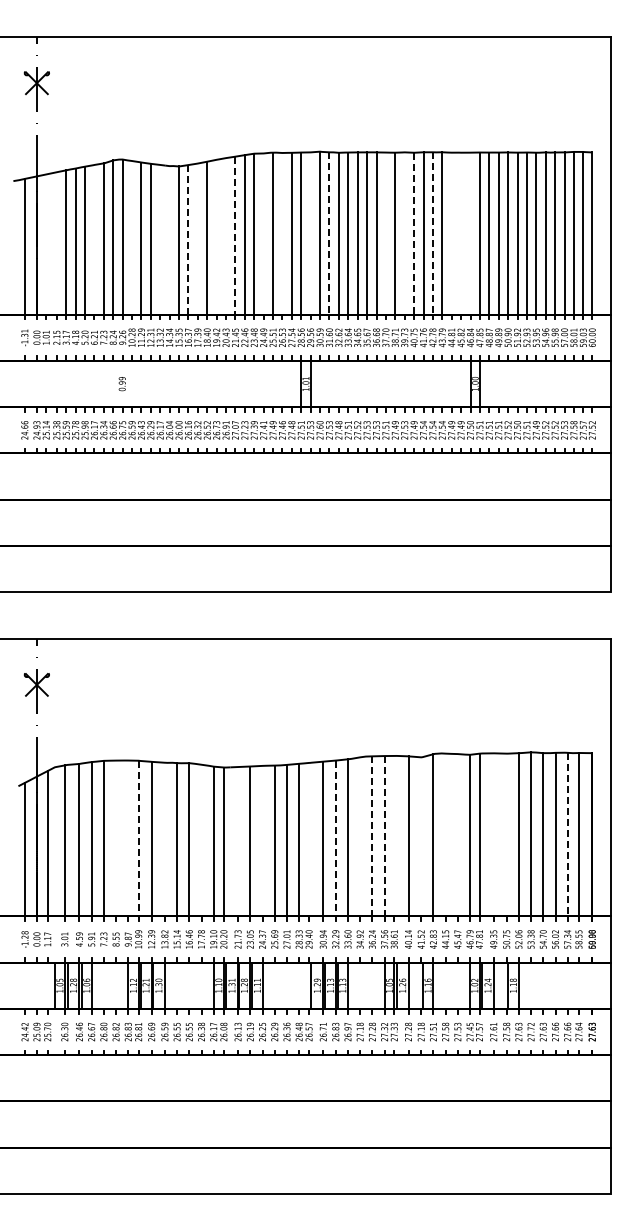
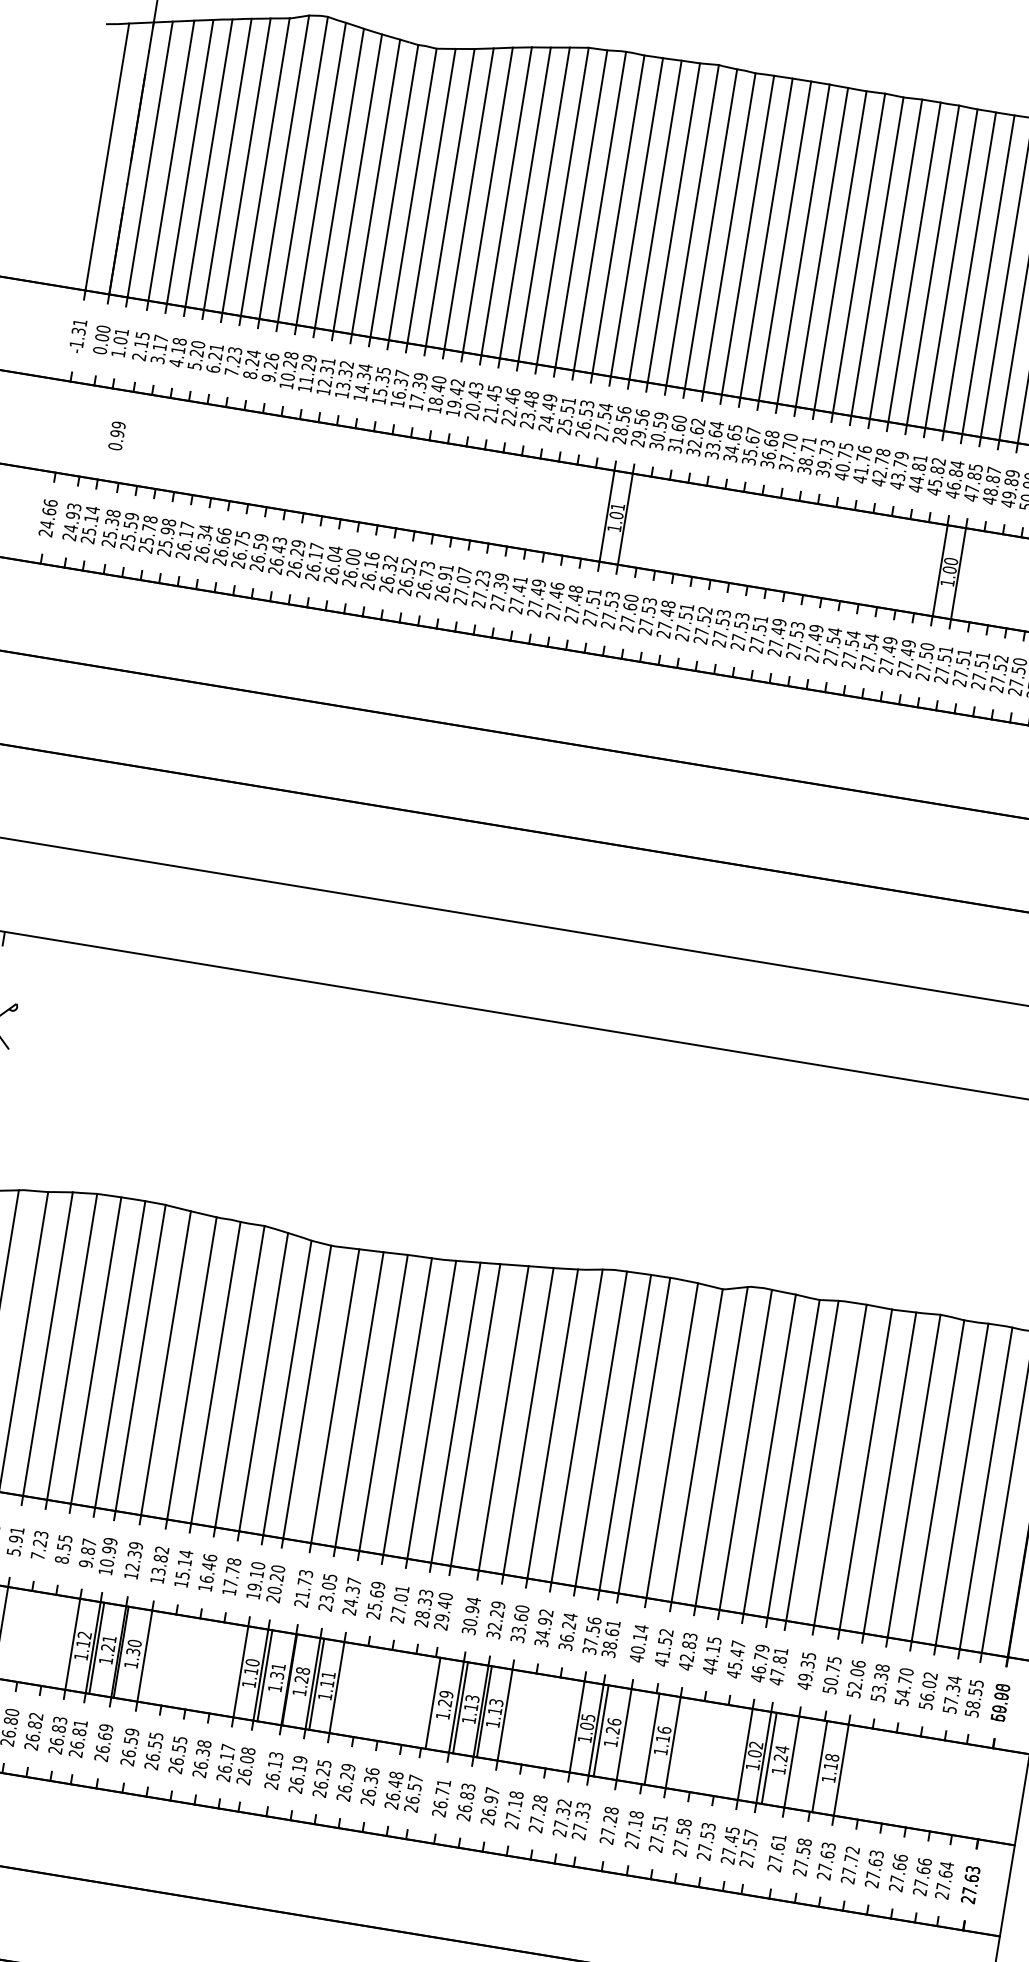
line: (263, 233) -> (581, 207), added
line: (282, 233) -> (618, 213), added
line: (310, 233) -> (673, 222), added
line: (329, 233) -> (711, 229), dashed -> solid
line: (385, 233) -> (821, 247), added
line: (404, 233) -> (858, 253), added
line: (414, 233) -> (878, 256), dashed -> solid
line: (432, 233) -> (913, 262), dashed -> solid
line: (451, 233) -> (951, 268), added
line: (461, 233) -> (970, 271), added
line: (470, 233) -> (988, 274), added
line: (235, 235) -> (525, 202), dashed -> solid
line: (216, 236) -> (487, 198), added
line: (226, 236) -> (507, 201), added
line: (132, 237) -> (322, 173), added
line: (197, 238) -> (449, 196), added
line: (94, 239) -> (246, 165), added
line: (160, 239) -> (376, 186), added
line: (188, 239) -> (431, 195), dashed -> solid
line: (169, 240) -> (393, 191), added
line: (56, 243) -> (170, 160), added
line: (46, 244) -> (150, 159), added
text: (121, 384) -> (115, 436), moved
line: (445, 834) -> (745, 1448), added
line: (493, 834) -> (840, 1464), added
line: (506, 834) -> (865, 1468), added
line: (567, 834) -> (985, 1488), dashed -> solid
line: (394, 835) -> (644, 1434), added
line: (457, 835) -> (768, 1454), added
line: (360, 836) -> (577, 1425), added
line: (372, 836) -> (601, 1429), dashed -> solid
line: (384, 836) -> (624, 1433), dashed -> solid
line: (421, 836) -> (697, 1445), added
line: (116, 838) -> (97, 1350), added
line: (128, 838) -> (120, 1354), added
line: (138, 838) -> (140, 1357), dashed -> solid
line: (335, 838) -> (527, 1421), dashed -> solid
line: (164, 839) -> (191, 1368), added
line: (309, 839) -> (476, 1414), added
line: (201, 840) -> (263, 1382), added
line: (262, 840) -> (383, 1401), added
line: (238, 841) -> (336, 1395), added

